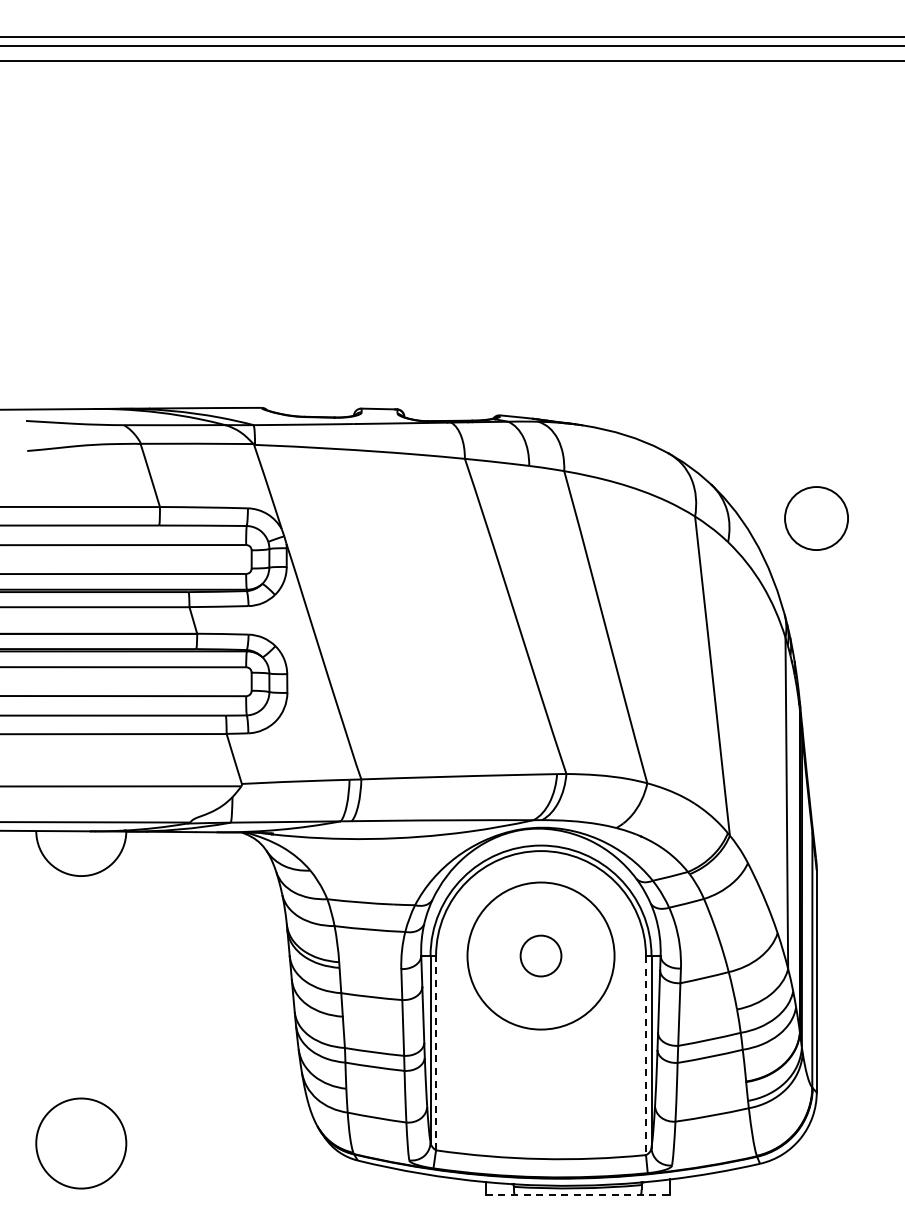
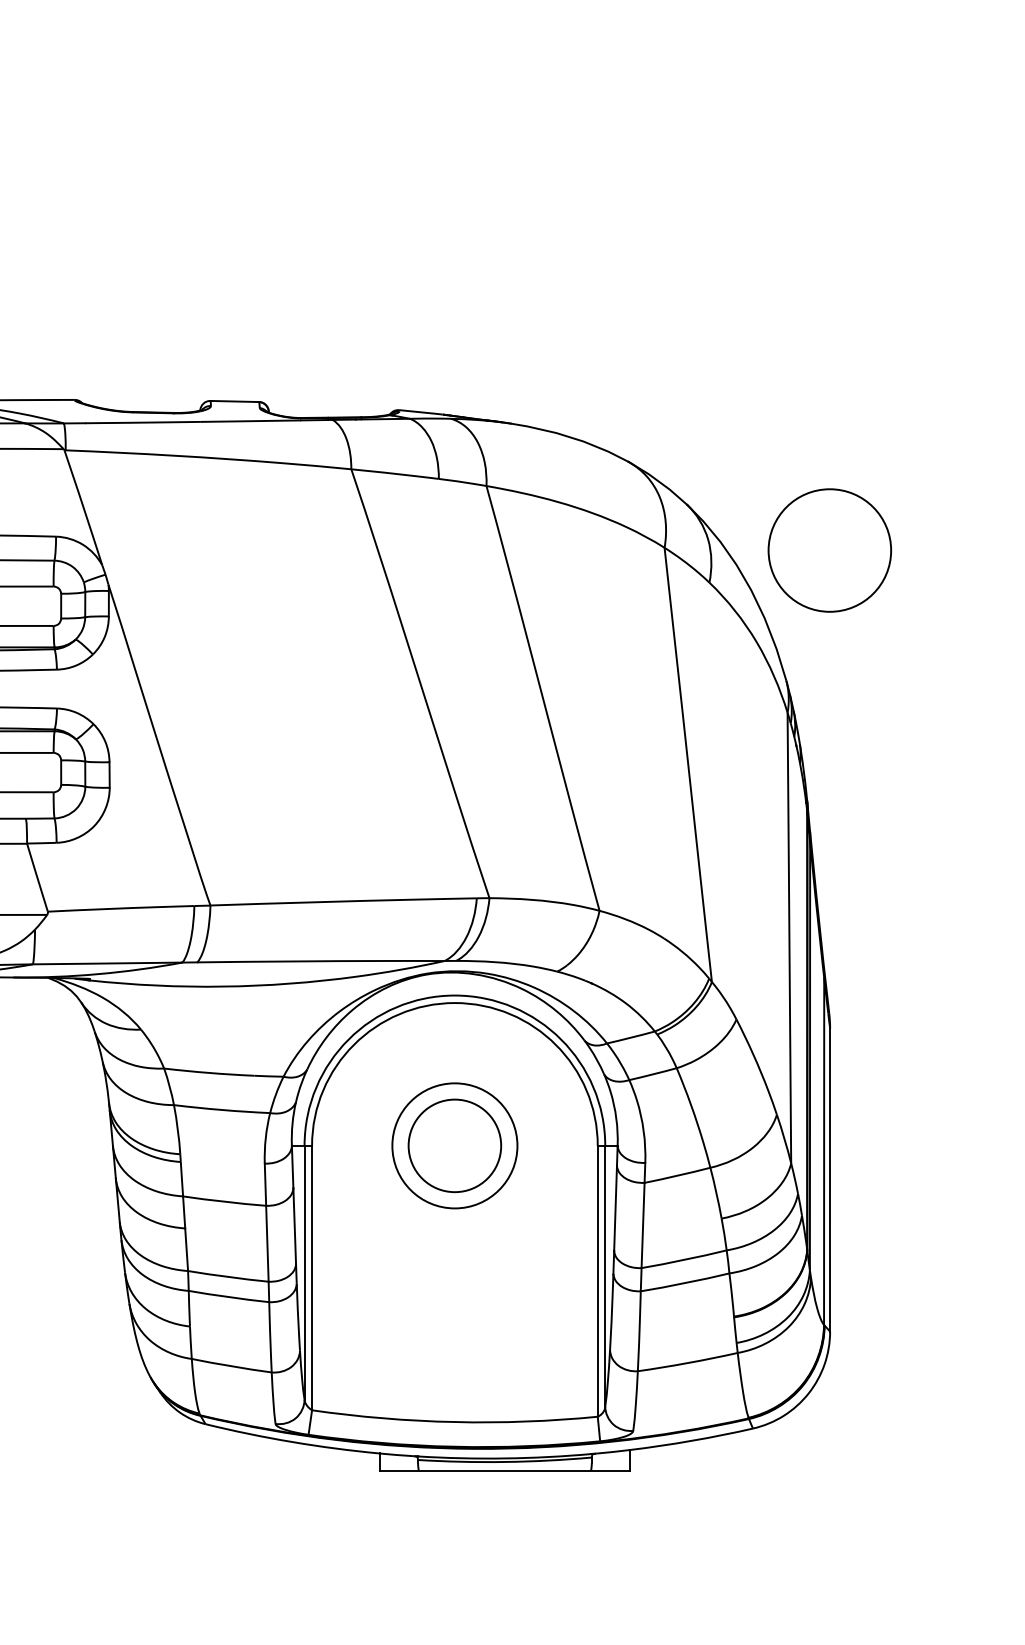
circle: (816, 518) -> (829, 550), size x1.43
circle: (540, 956) -> (454, 1146), size x0.62
circle: (541, 956) -> (455, 1146), size x1.67
line: (436, 1052) -> (312, 1277), dashed -> solid
line: (646, 1055) -> (598, 1281), dashed -> solid
line: (577, 1195) -> (504, 1471), dashed -> solid

